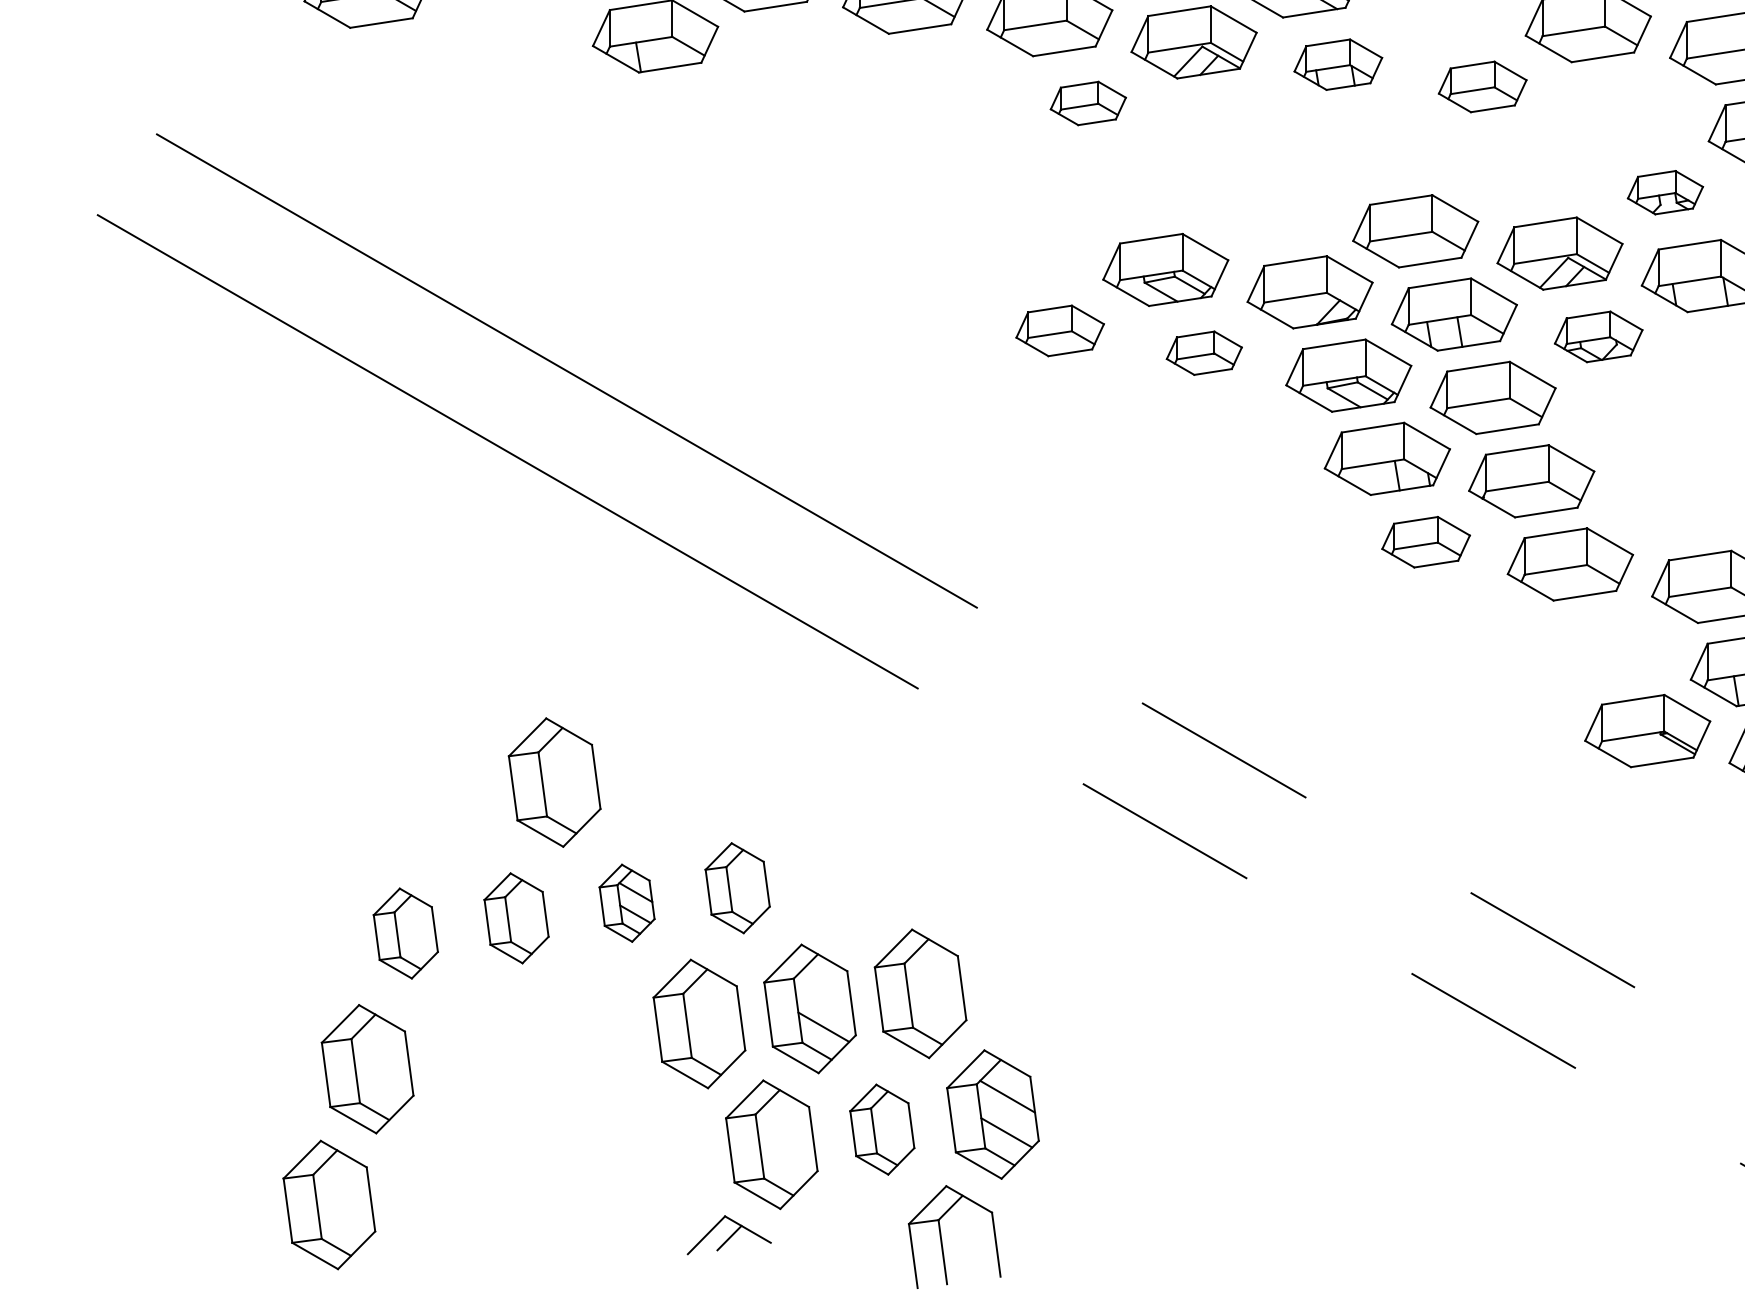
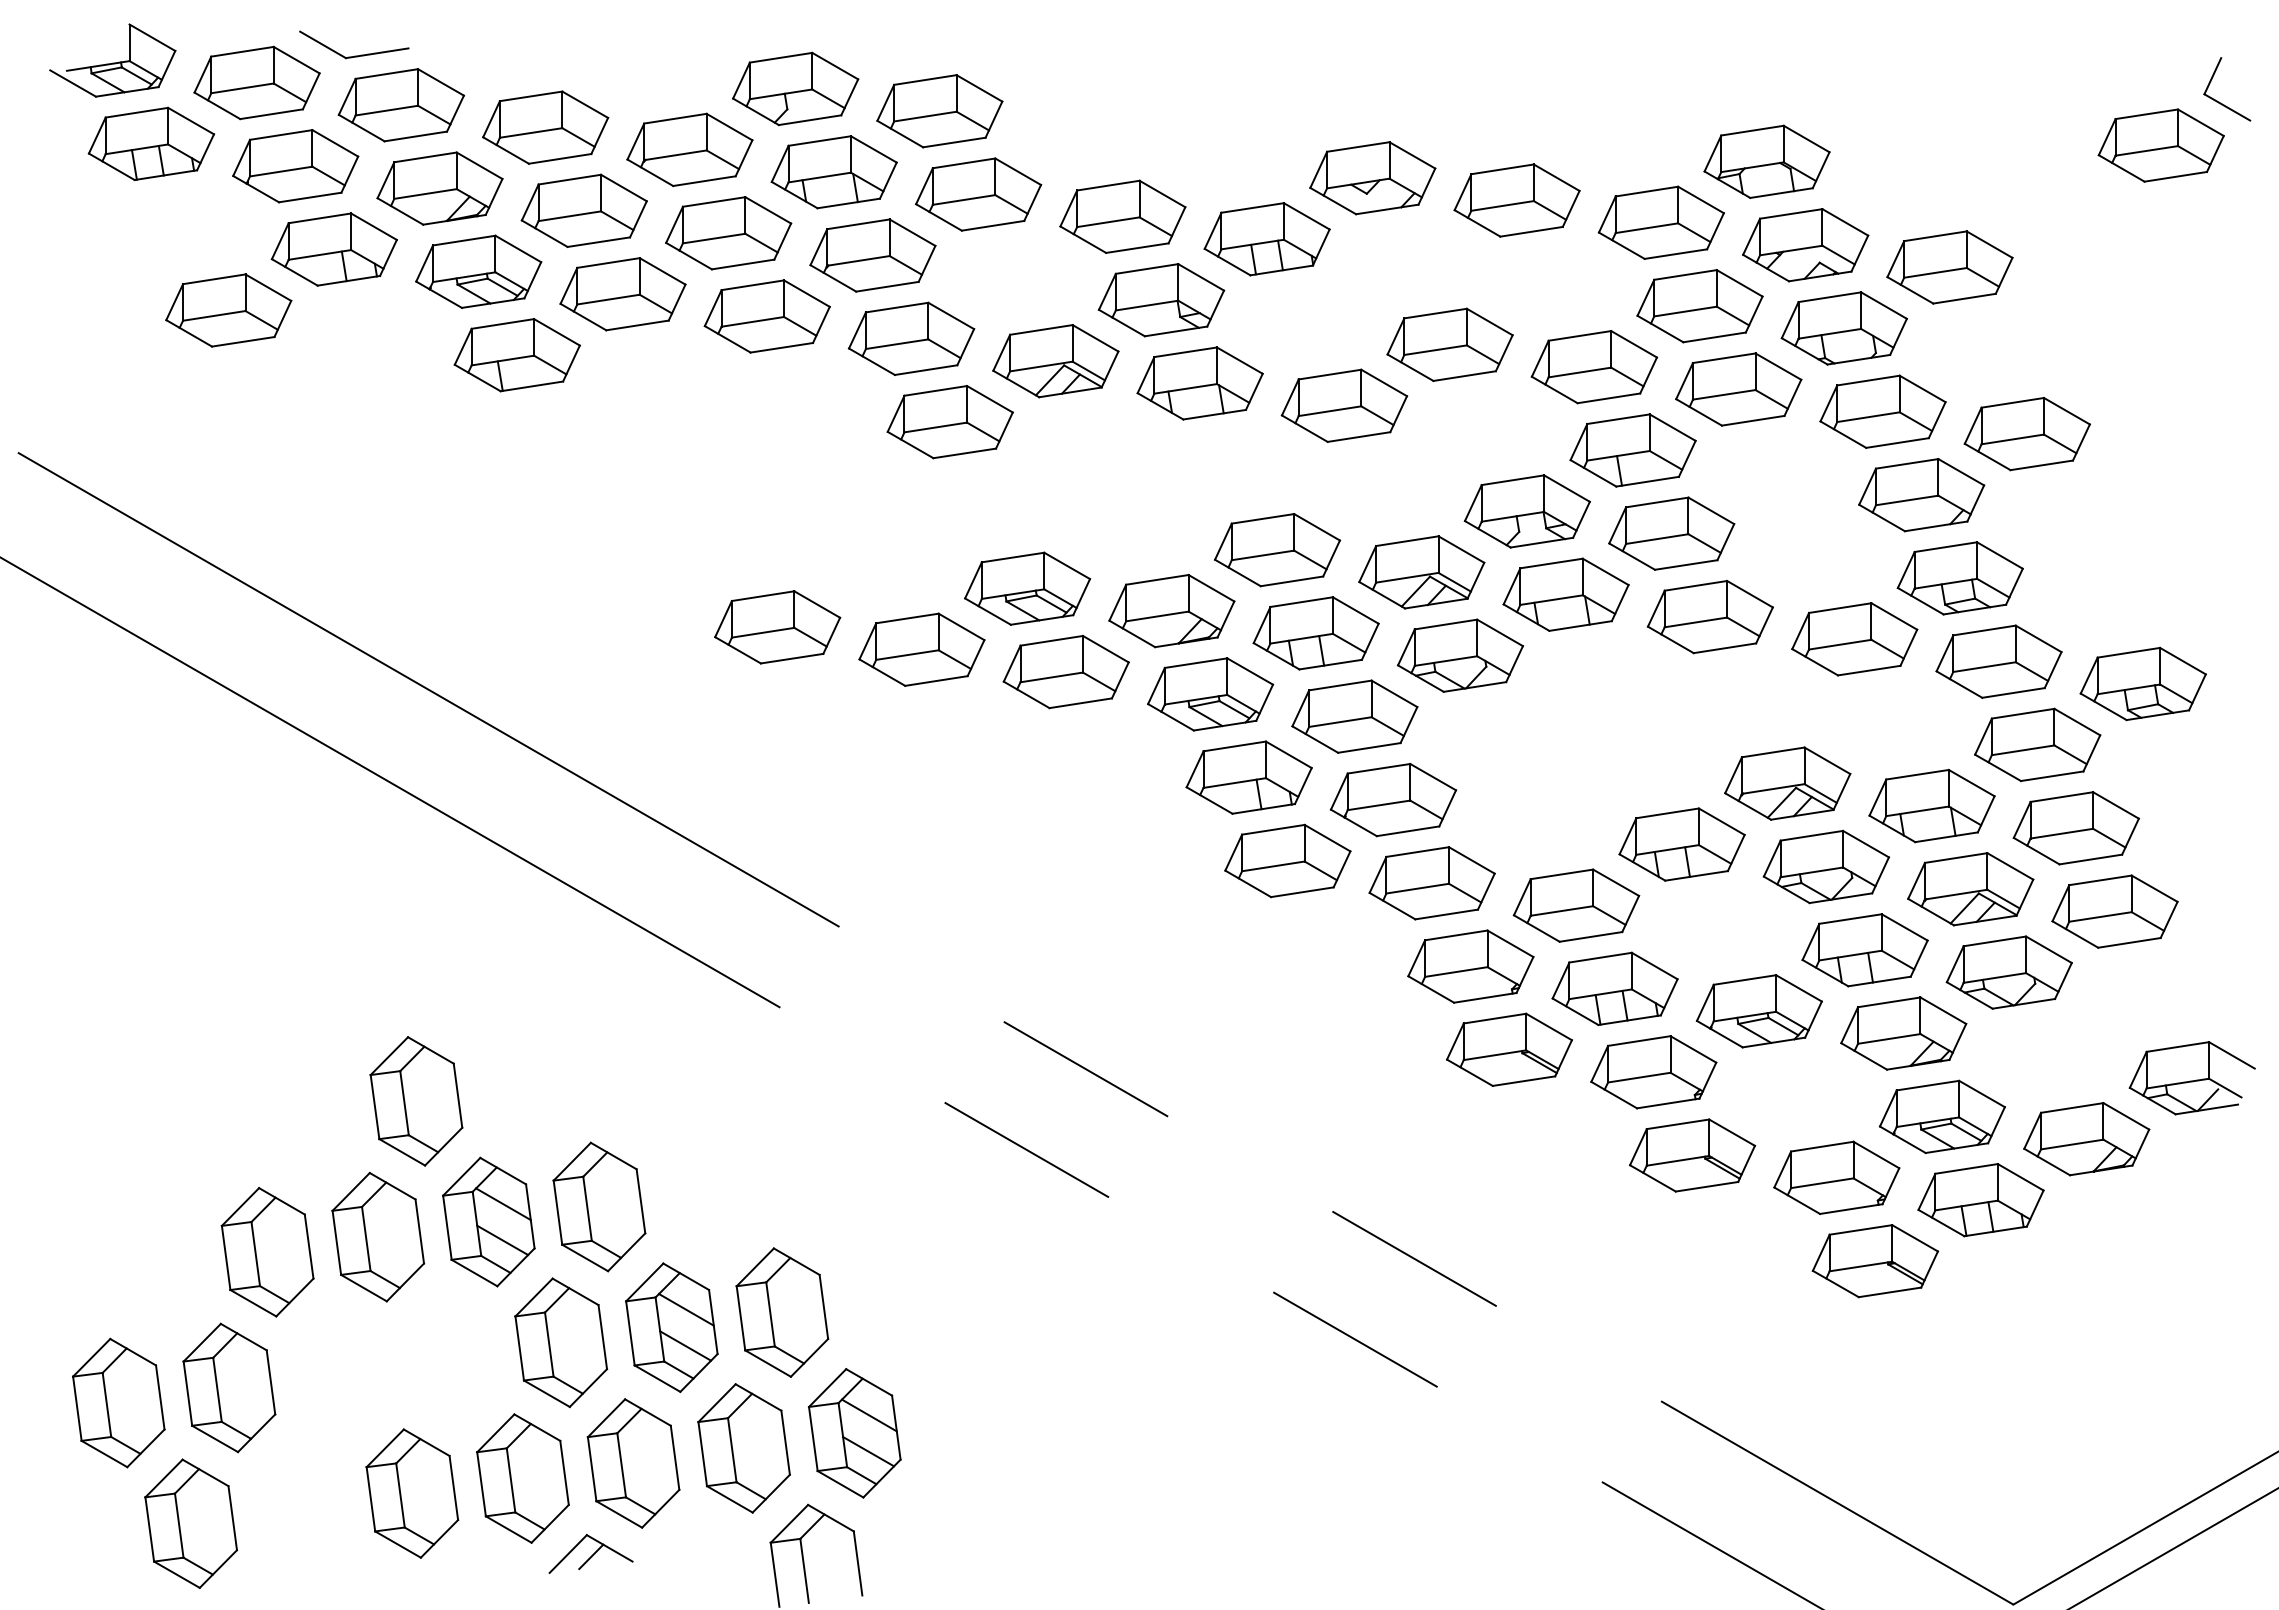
part: (1337, 64) -> (1199, 383), size x1.43
part: (1482, 86) -> (1344, 405), size x1.43
part: (1087, 103) -> (949, 422), size x1.67
part: (1664, 192) -> (1526, 511), size x1.67
part: (915, 308) -> (777, 627), added
part: (1059, 330) -> (921, 649), size x1.43
part: (1598, 336) -> (1460, 655), size x1.43
part: (1203, 352) -> (1065, 671), size x1.67
part: (1425, 541) -> (1287, 860), size x1.43
part: (1608, 647) -> (1470, 966), added
part: (737, 887) -> (599, 1206), size x1.43
part: (626, 902) -> (488, 1221), size x1.67
part: (516, 917) -> (378, 1236), size x1.43
part: (405, 933) -> (267, 1252), size x1.43
line: (824, 990) -> (686, 1309), added
part: (256, 1083) -> (118, 1402), added
part: (881, 1129) -> (743, 1448), size x1.43
part: (660, 1159) -> (522, 1478), added
part: (550, 1174) -> (412, 1493), added

